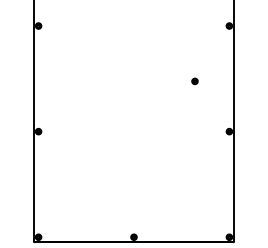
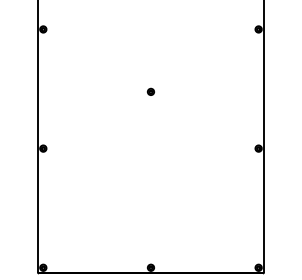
part: (194, 81) -> (150, 92), moved

